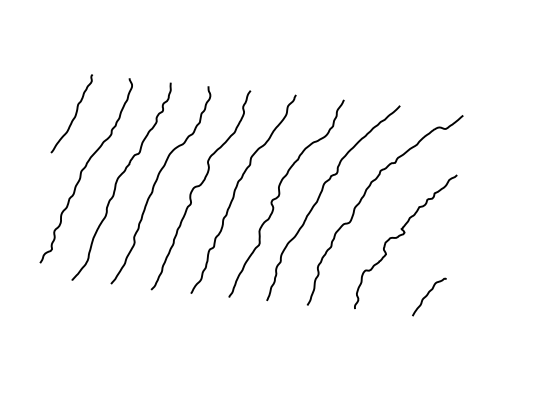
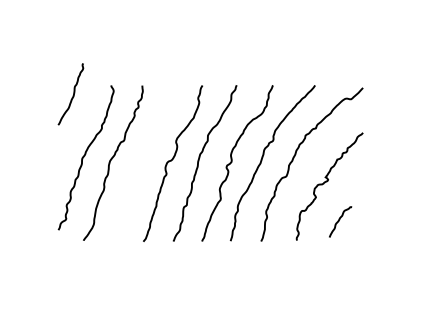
curve: (73, 115) -> (72, 95), moved
curve: (156, 182) -> (139, 161), removed
curve: (427, 296) -> (339, 221), moved

